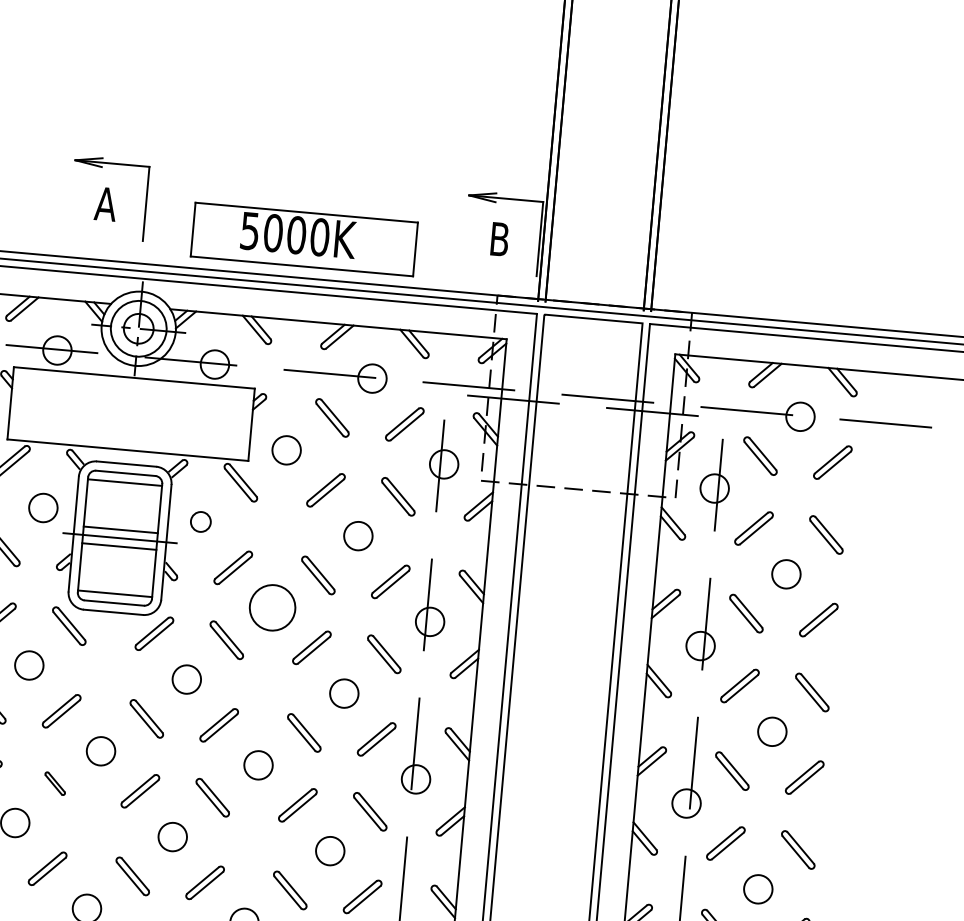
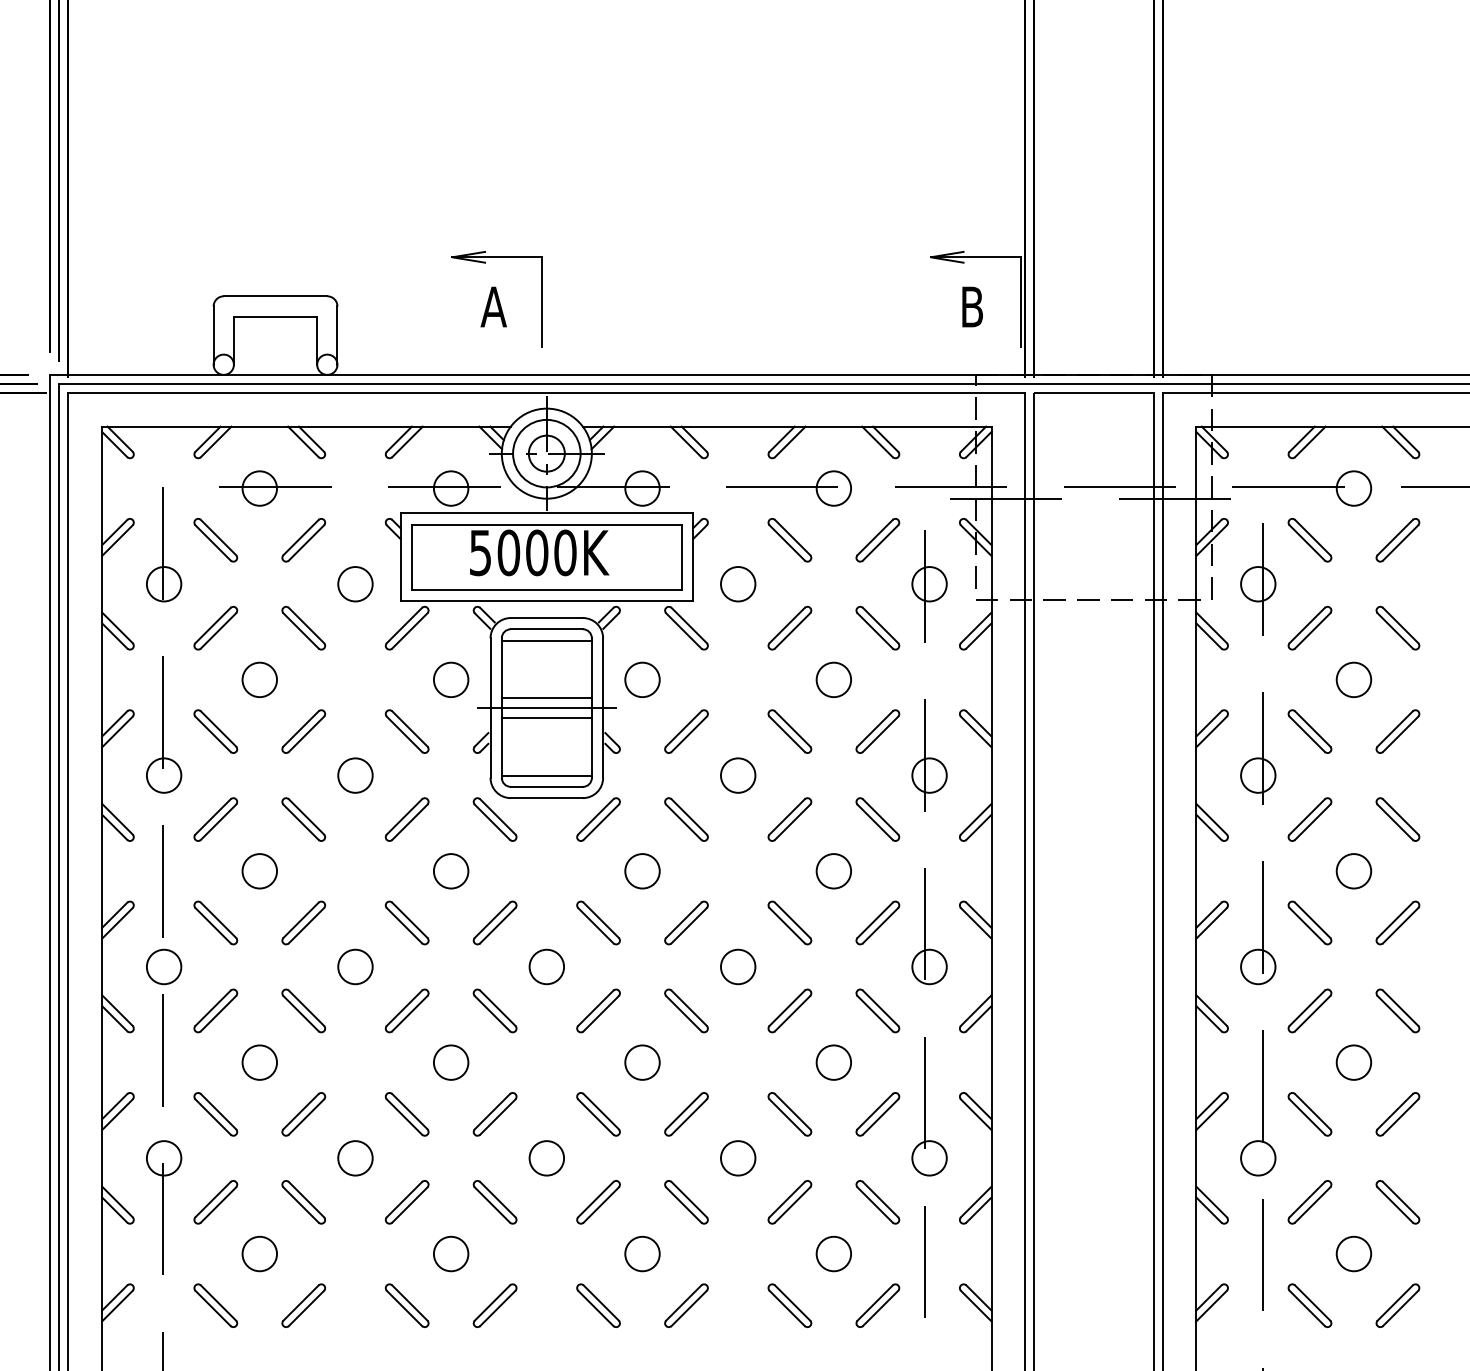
part: (304, 239) -> (546, 557), moved
circle: (200, 521) -> (642, 679), size x1.43
circle: (272, 607) -> (737, 775), size x0.62
part: (54, 783) -> (494, 1010), size x1.67

